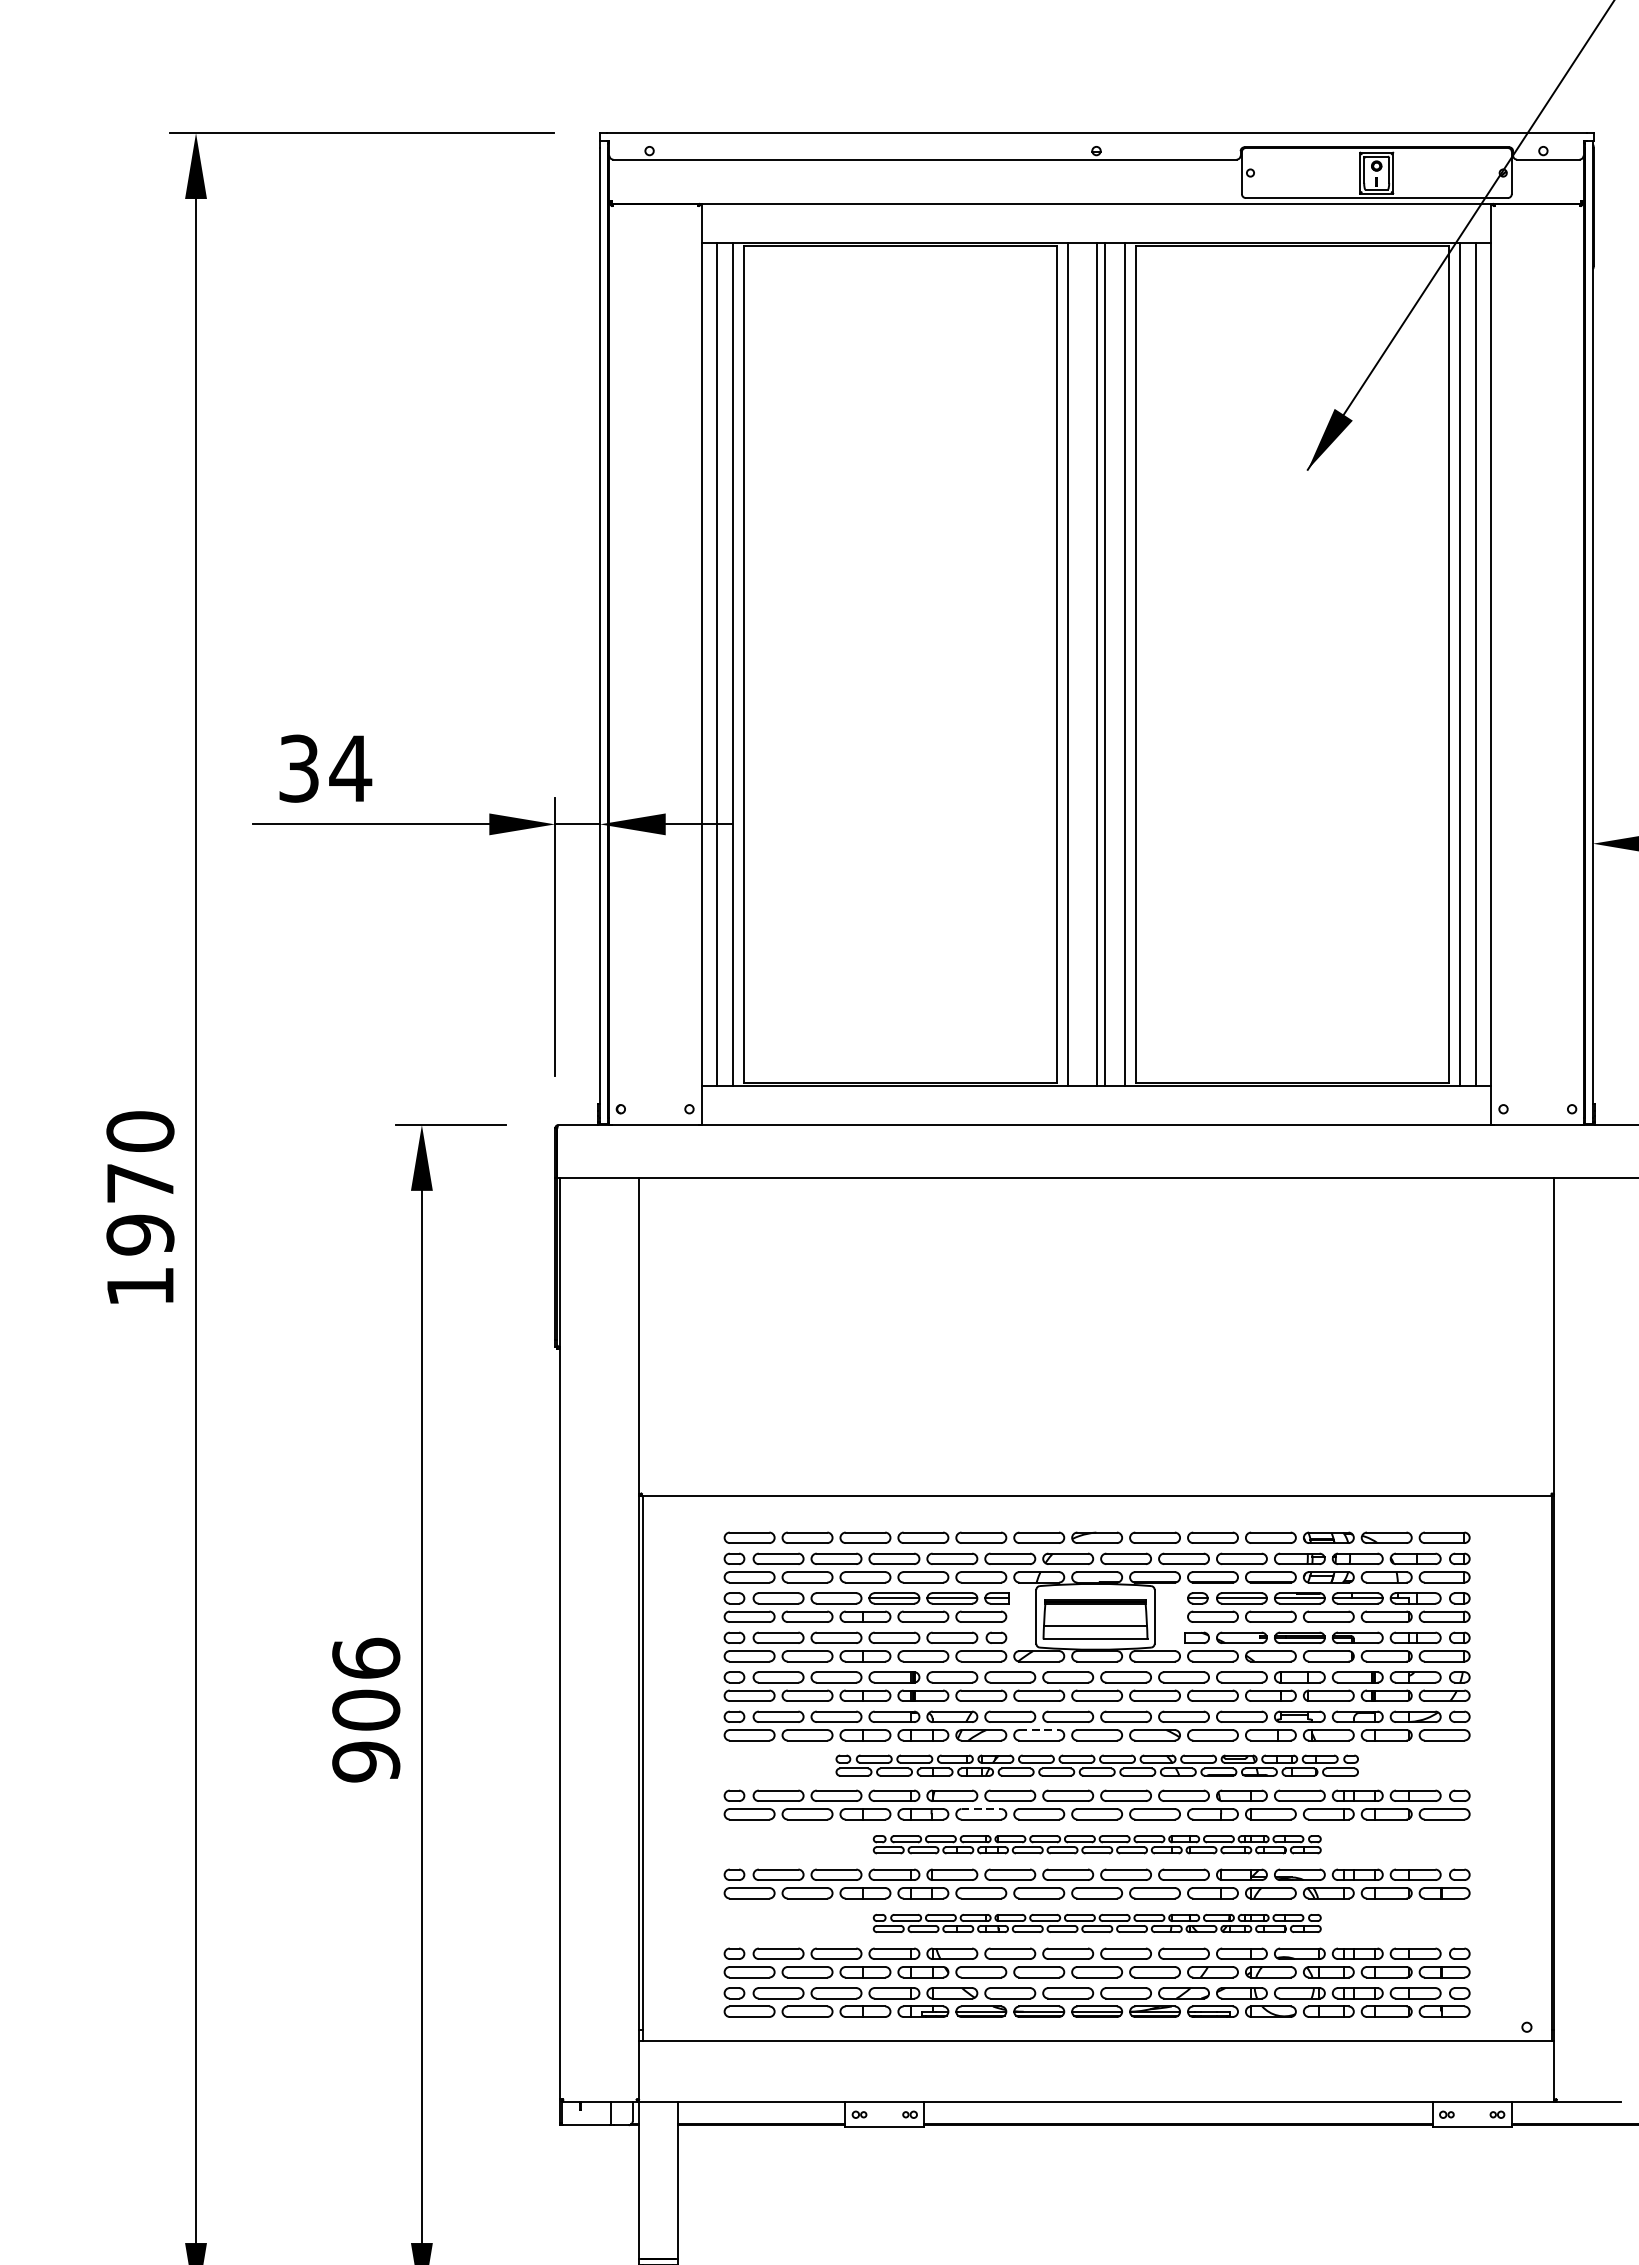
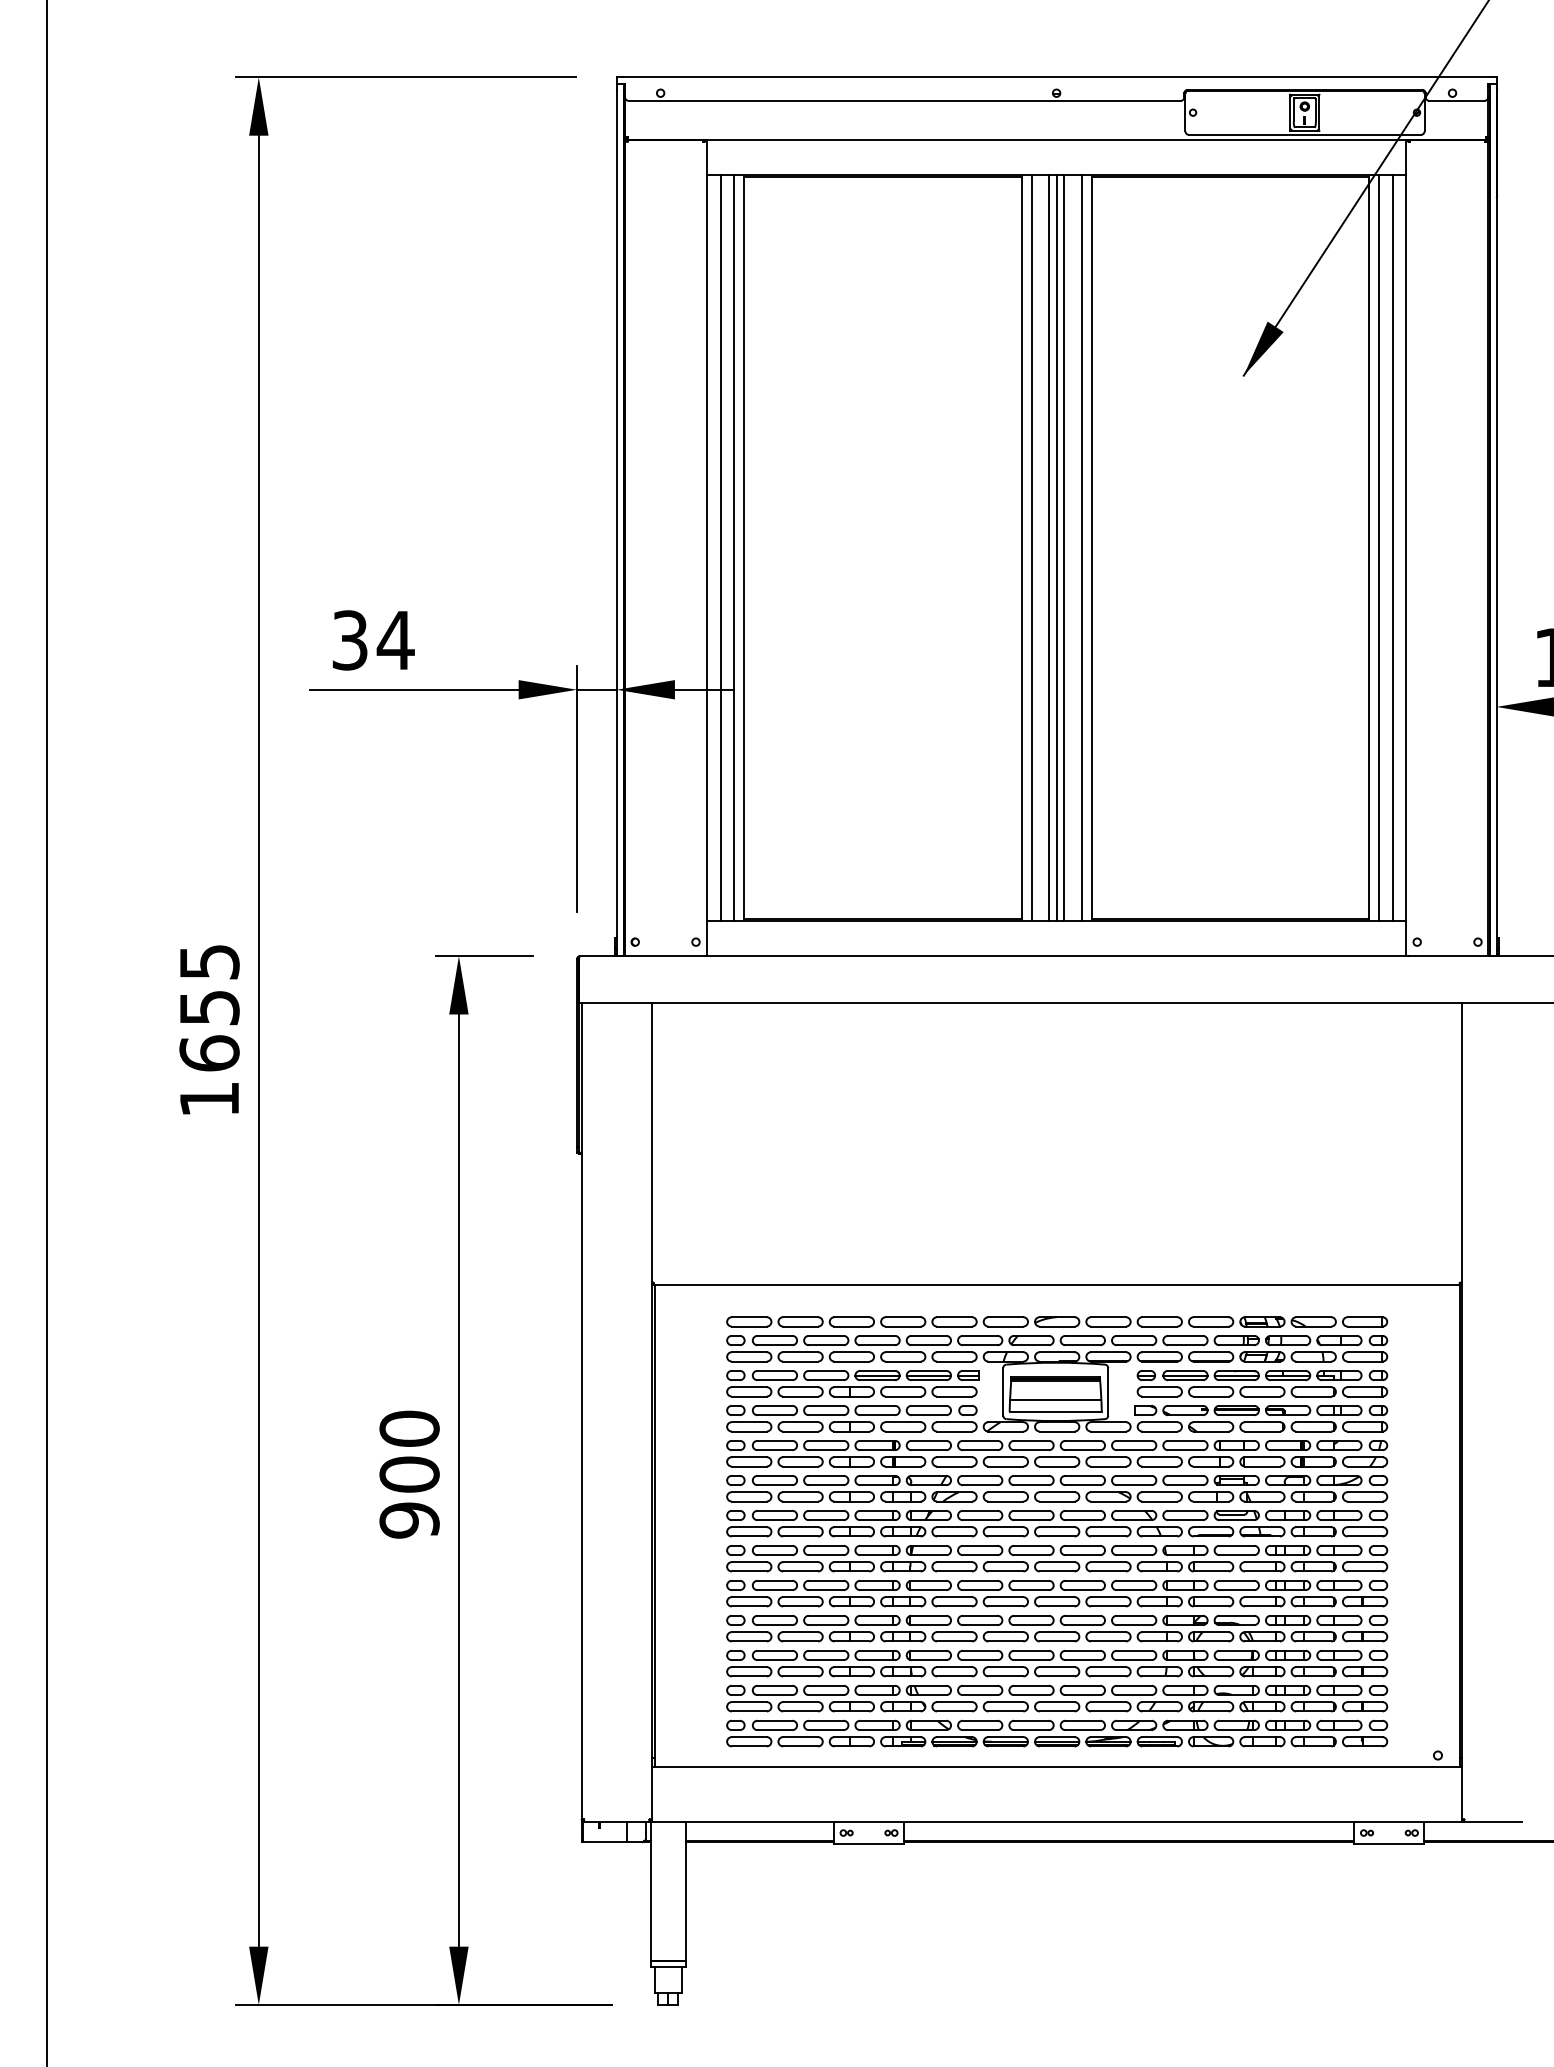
line: (1088, 663) -> (1049, 547), added
text: (140, 1182) -> (209, 1007), 1970 -> 1655
text: (366, 1658) -> (409, 1428), 906 -> 900
line: (1039, 1730) -> (1006, 1492), dashed -> solid
part: (1097, 1765) -> (1057, 1523), size x1.43
line: (982, 1809) -> (955, 1562), dashed -> solid
part: (1097, 1844) -> (1057, 1593), size x1.67
part: (1097, 1923) -> (1057, 1663), size x1.67

